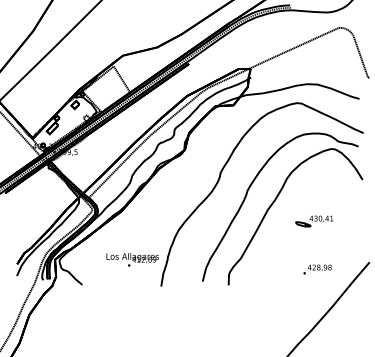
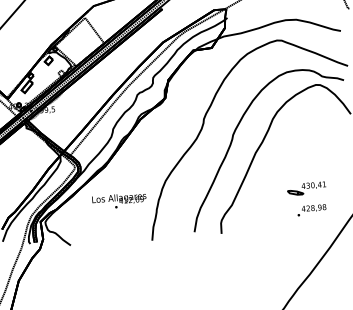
part: (314, 221) -> (306, 188), moved
text: (132, 259) -> (119, 200), moved

